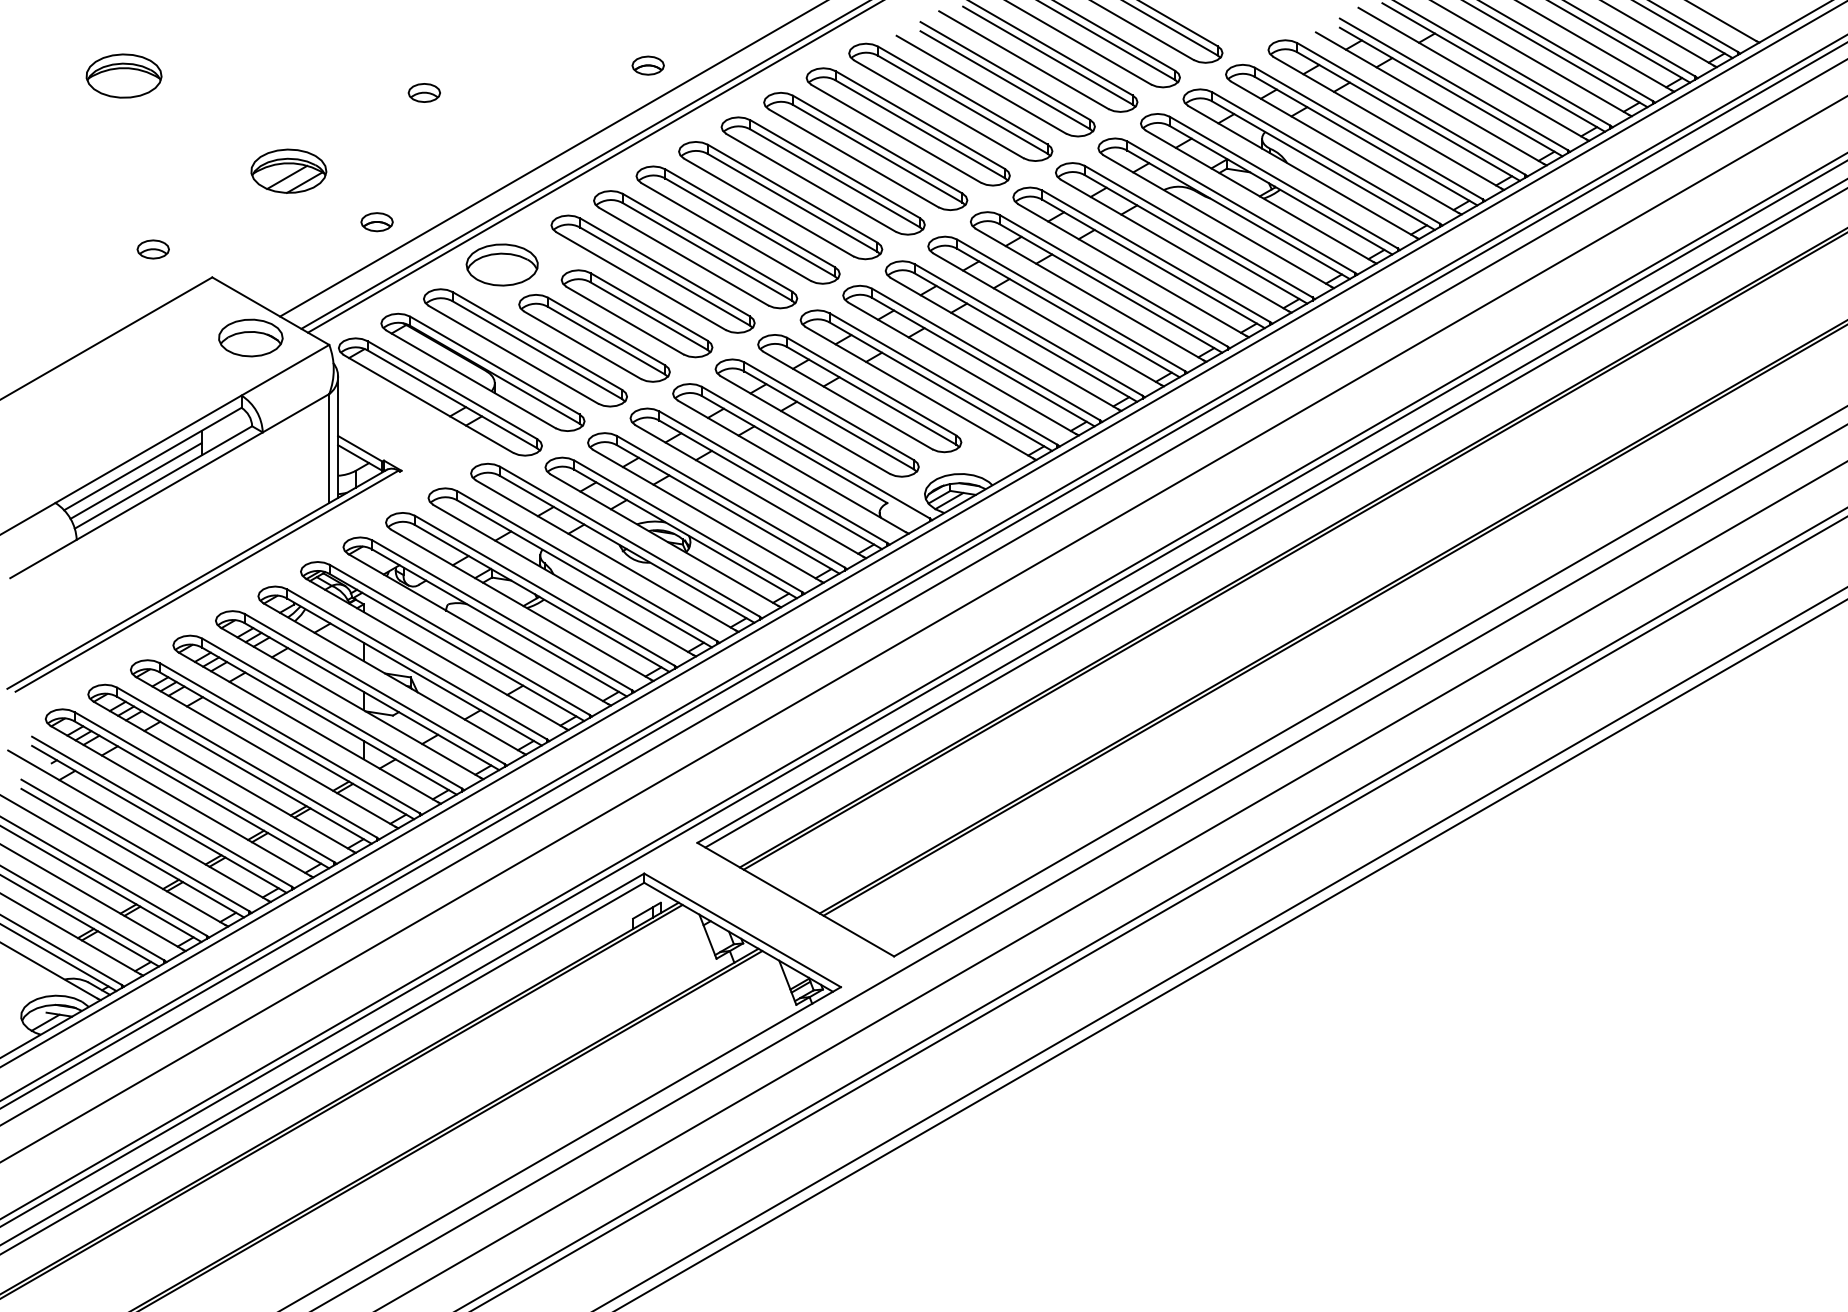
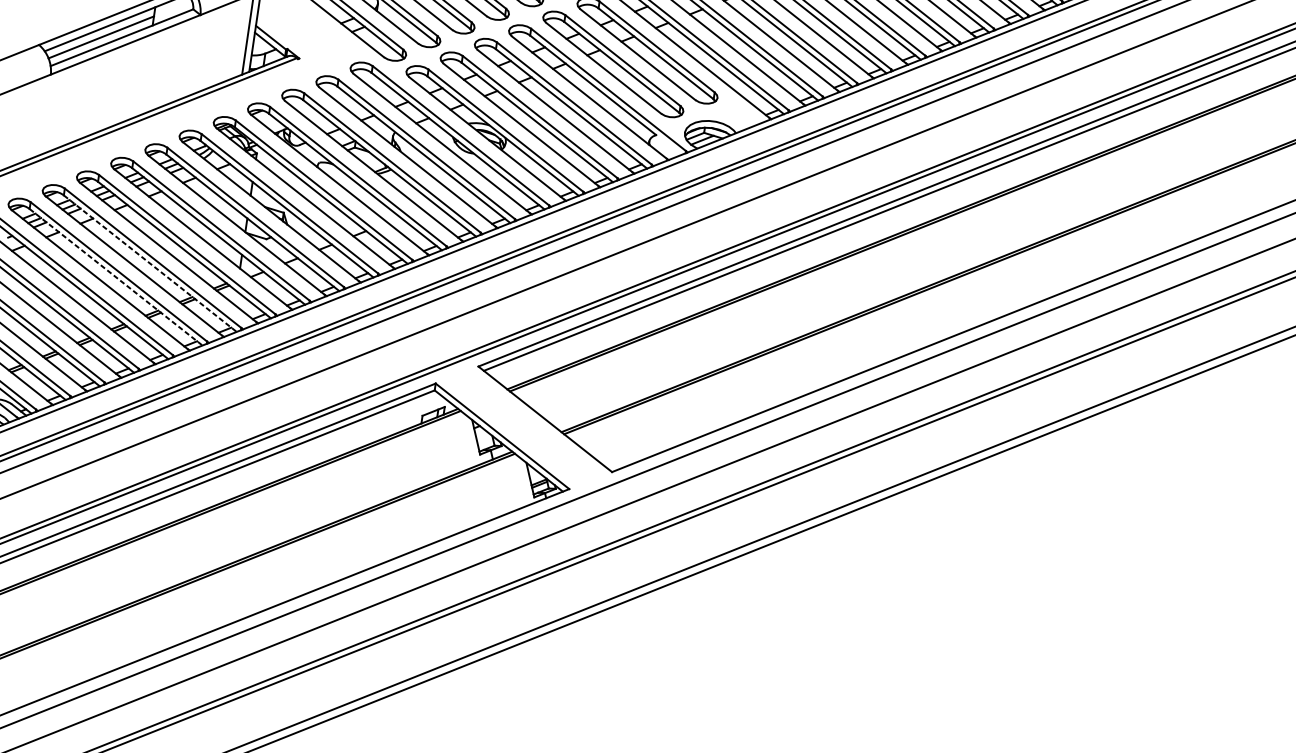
line: (244, 770) -> (150, 263), solid -> dashed
line: (201, 794) -> (115, 277), solid -> dashed

